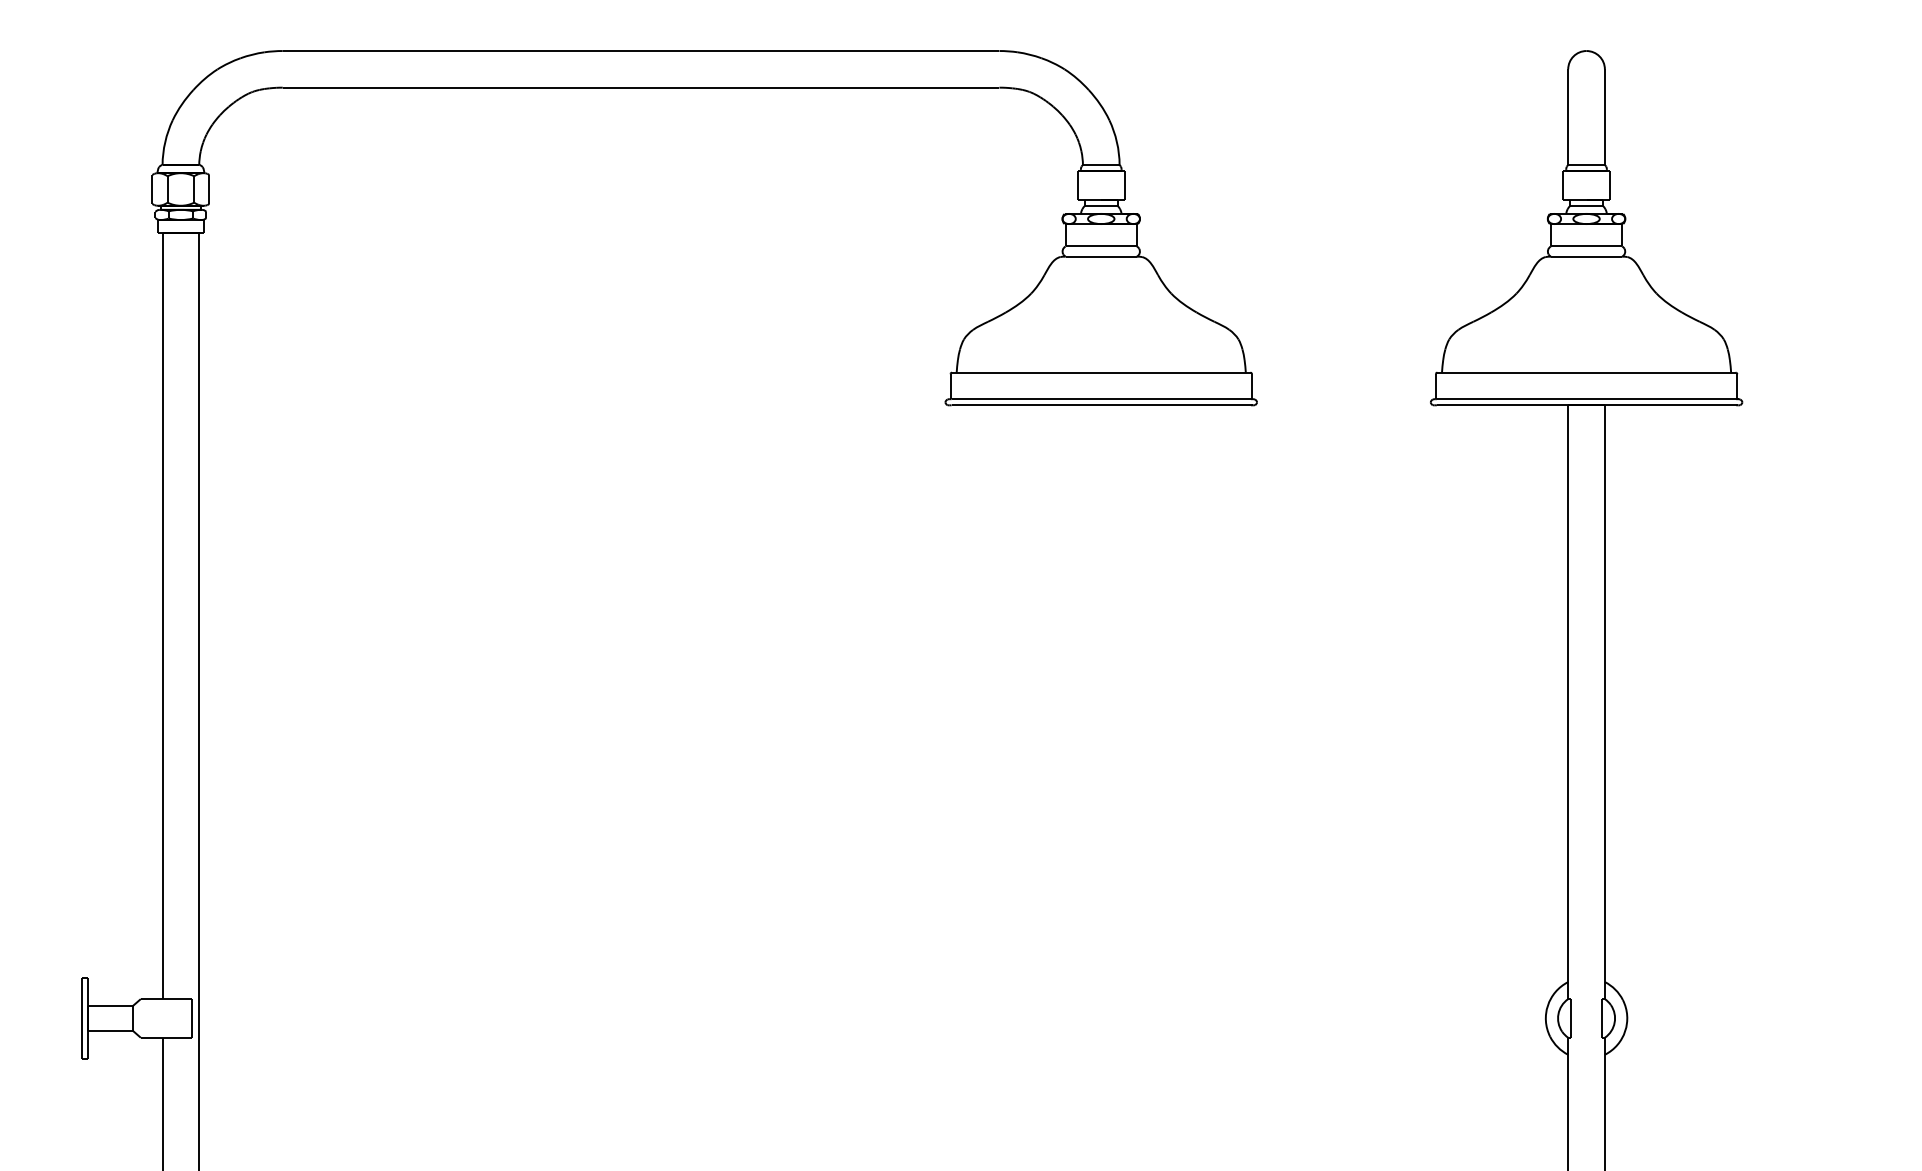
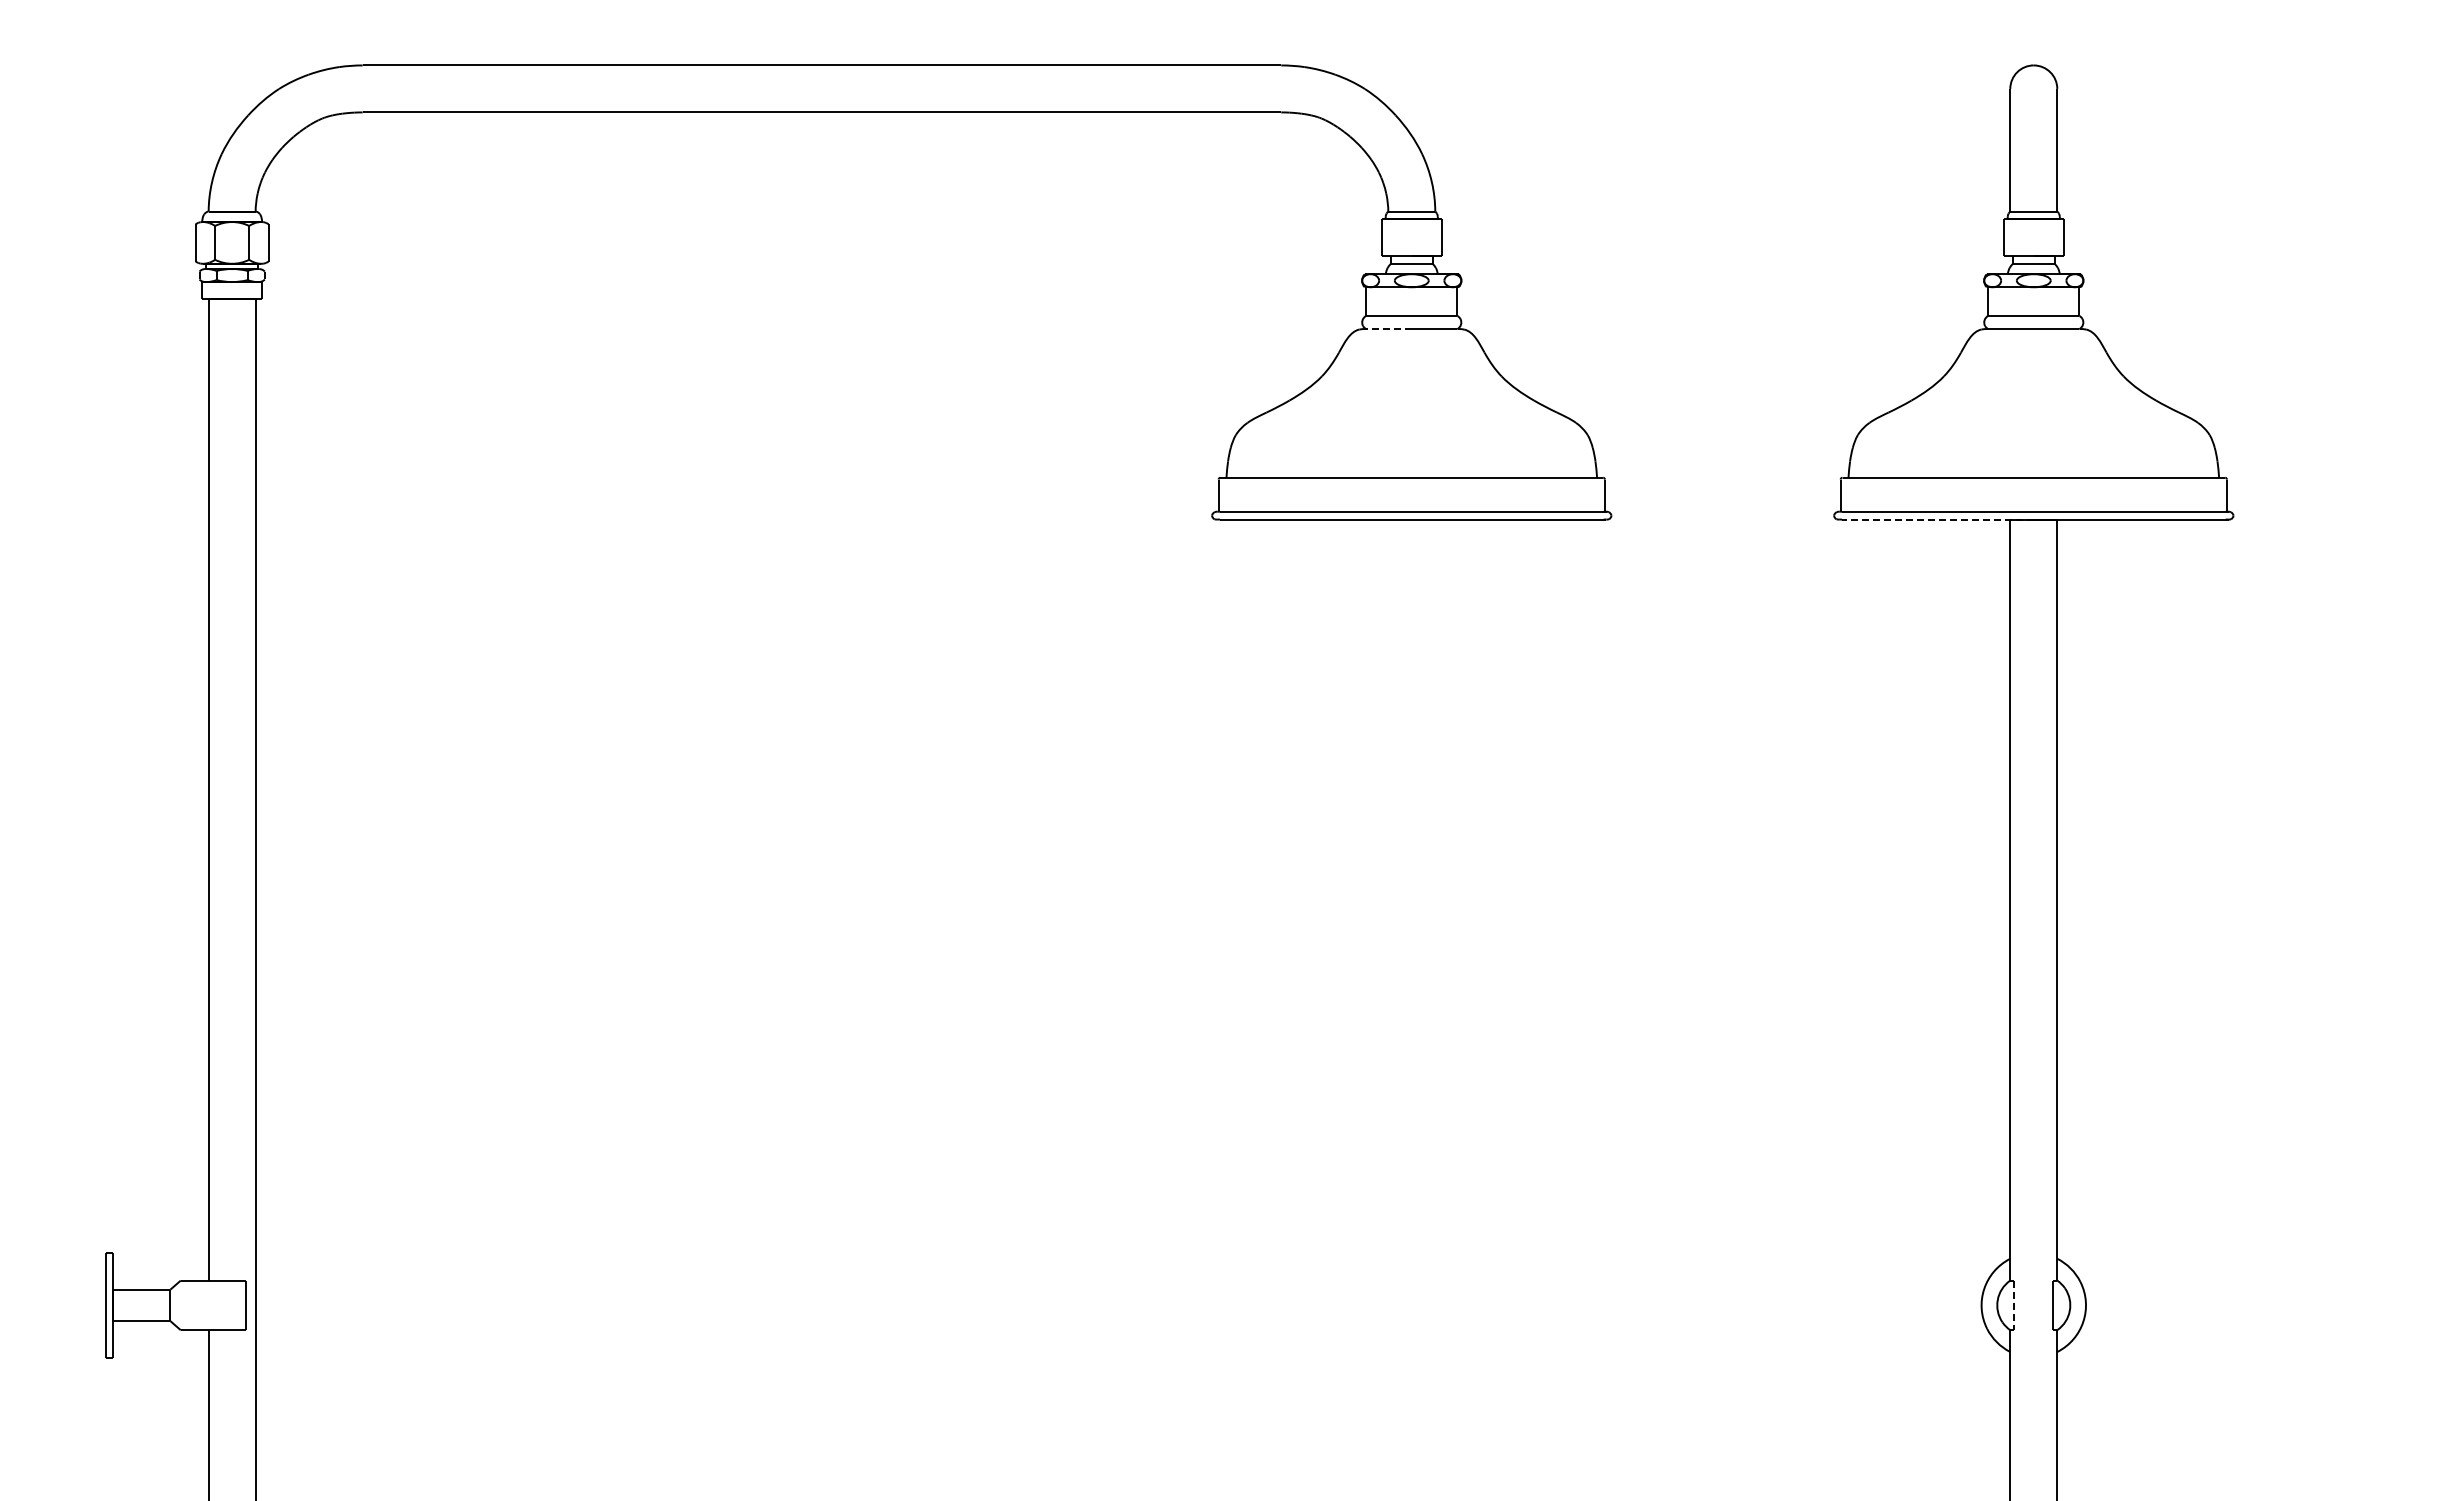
line: (1083, 257) -> (1388, 329), solid -> dashed
line: (1511, 405) -> (1937, 519), solid -> dashed
line: (1571, 1018) -> (2014, 1305), solid -> dashed

